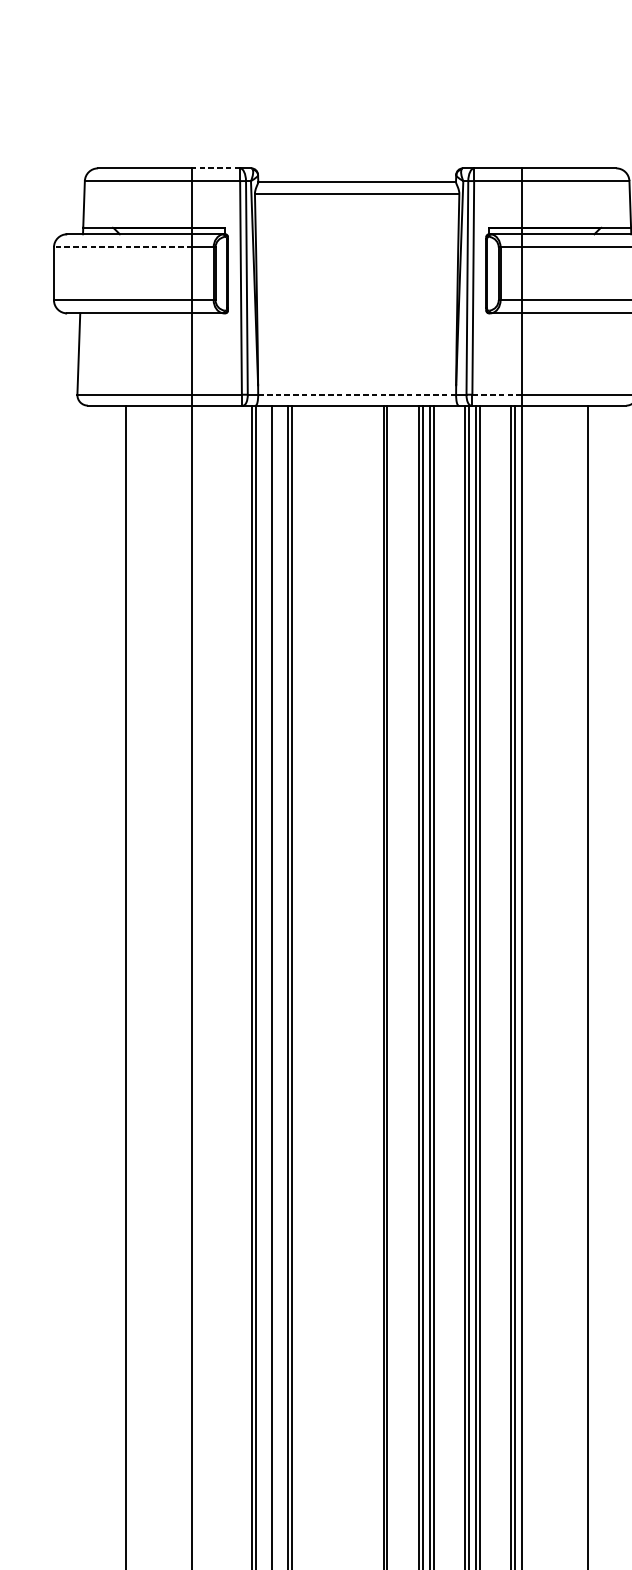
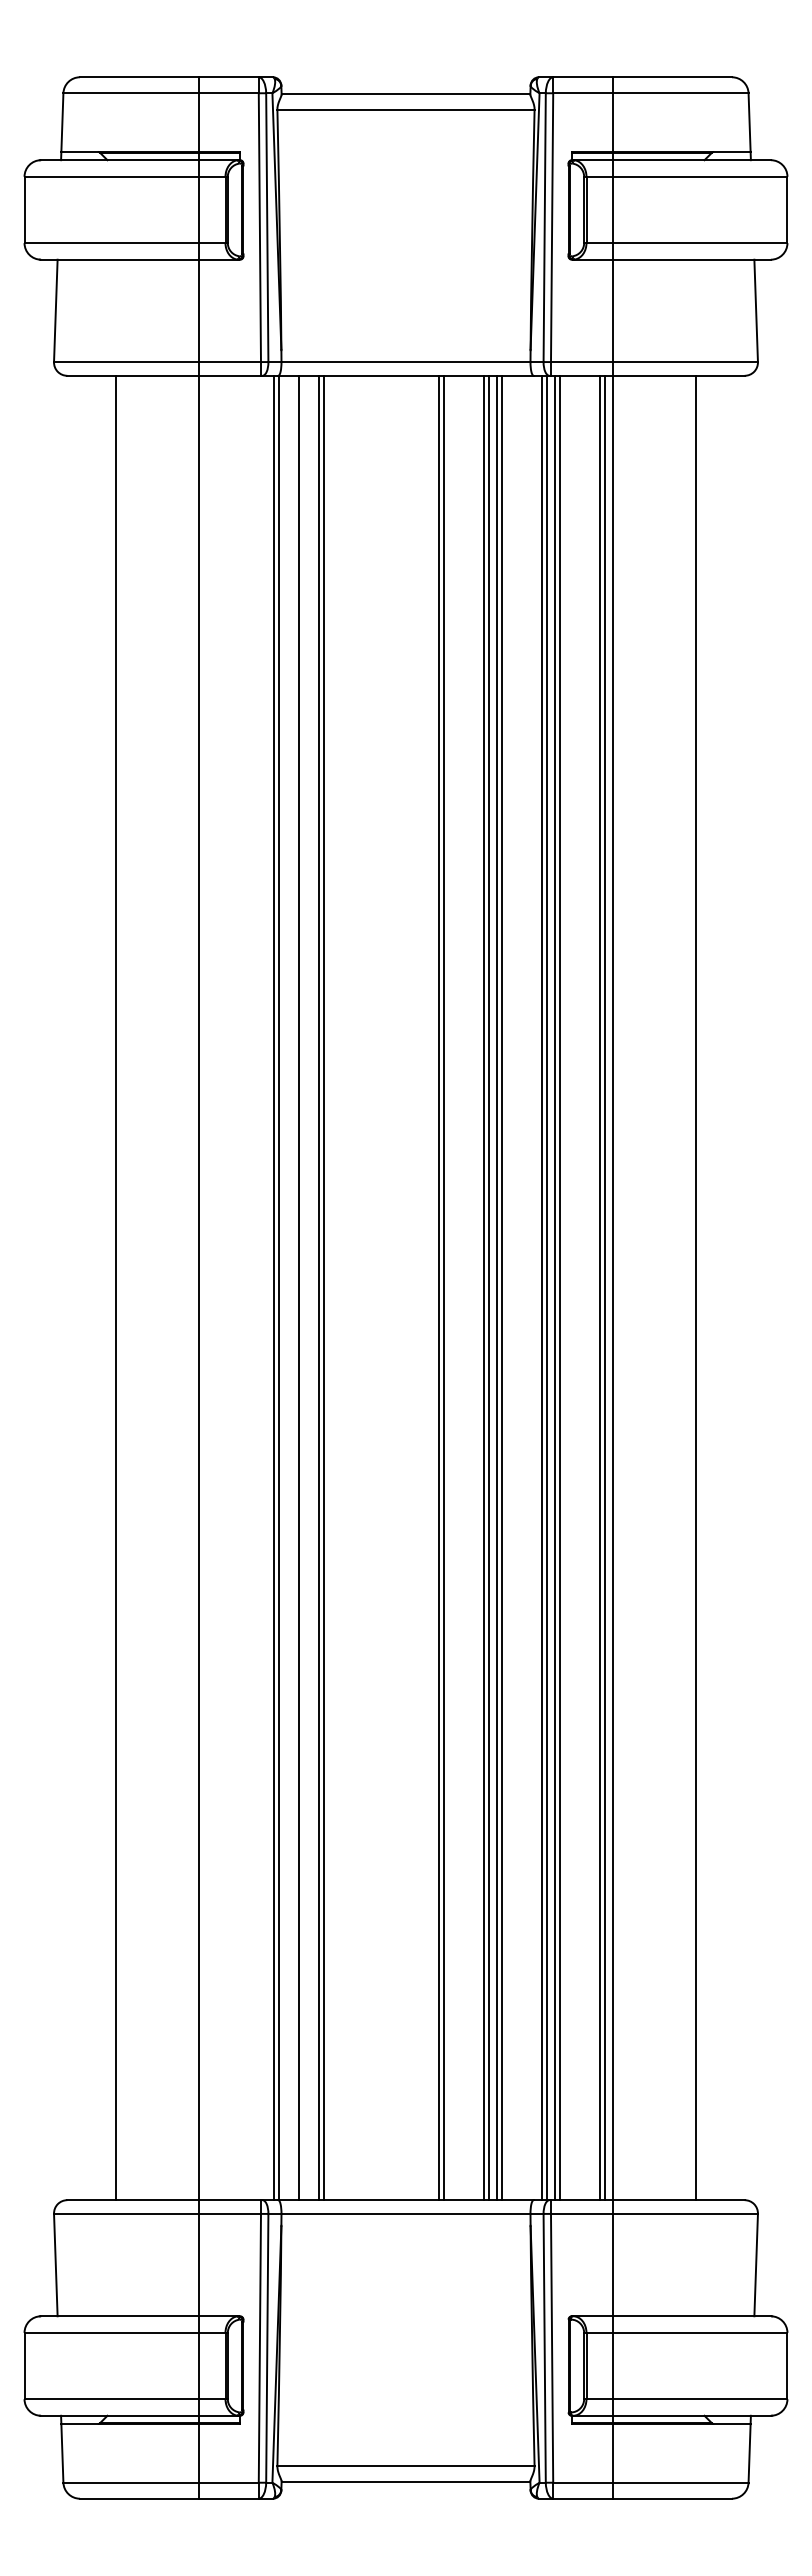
line: (216, 168) -> (228, 77), dashed -> solid
line: (123, 247) -> (111, 176), dashed -> solid
line: (356, 395) -> (405, 362), dashed -> solid
line: (496, 395) -> (581, 362), dashed -> solid

